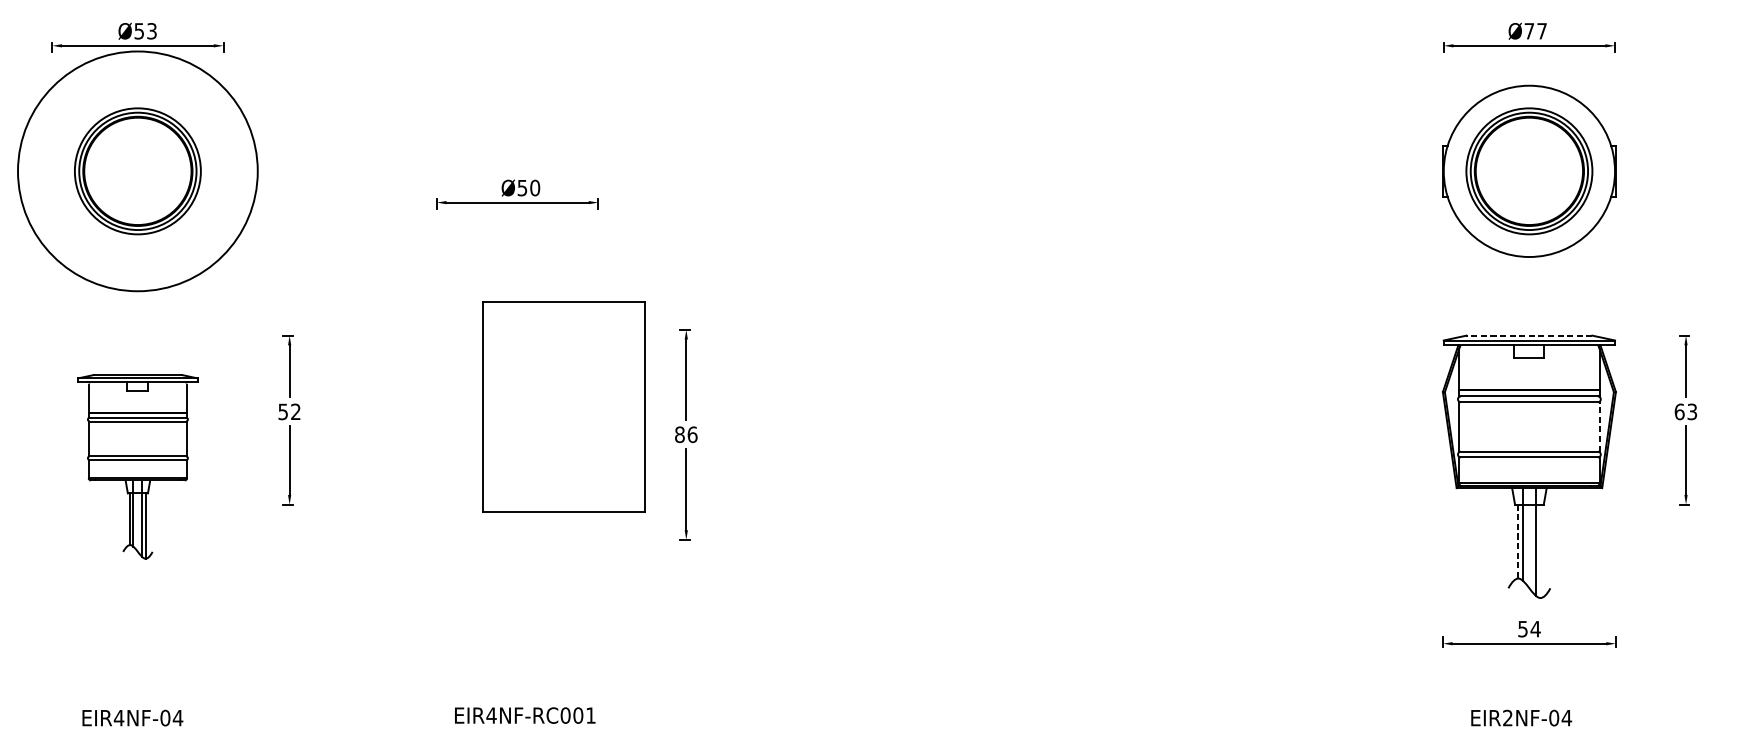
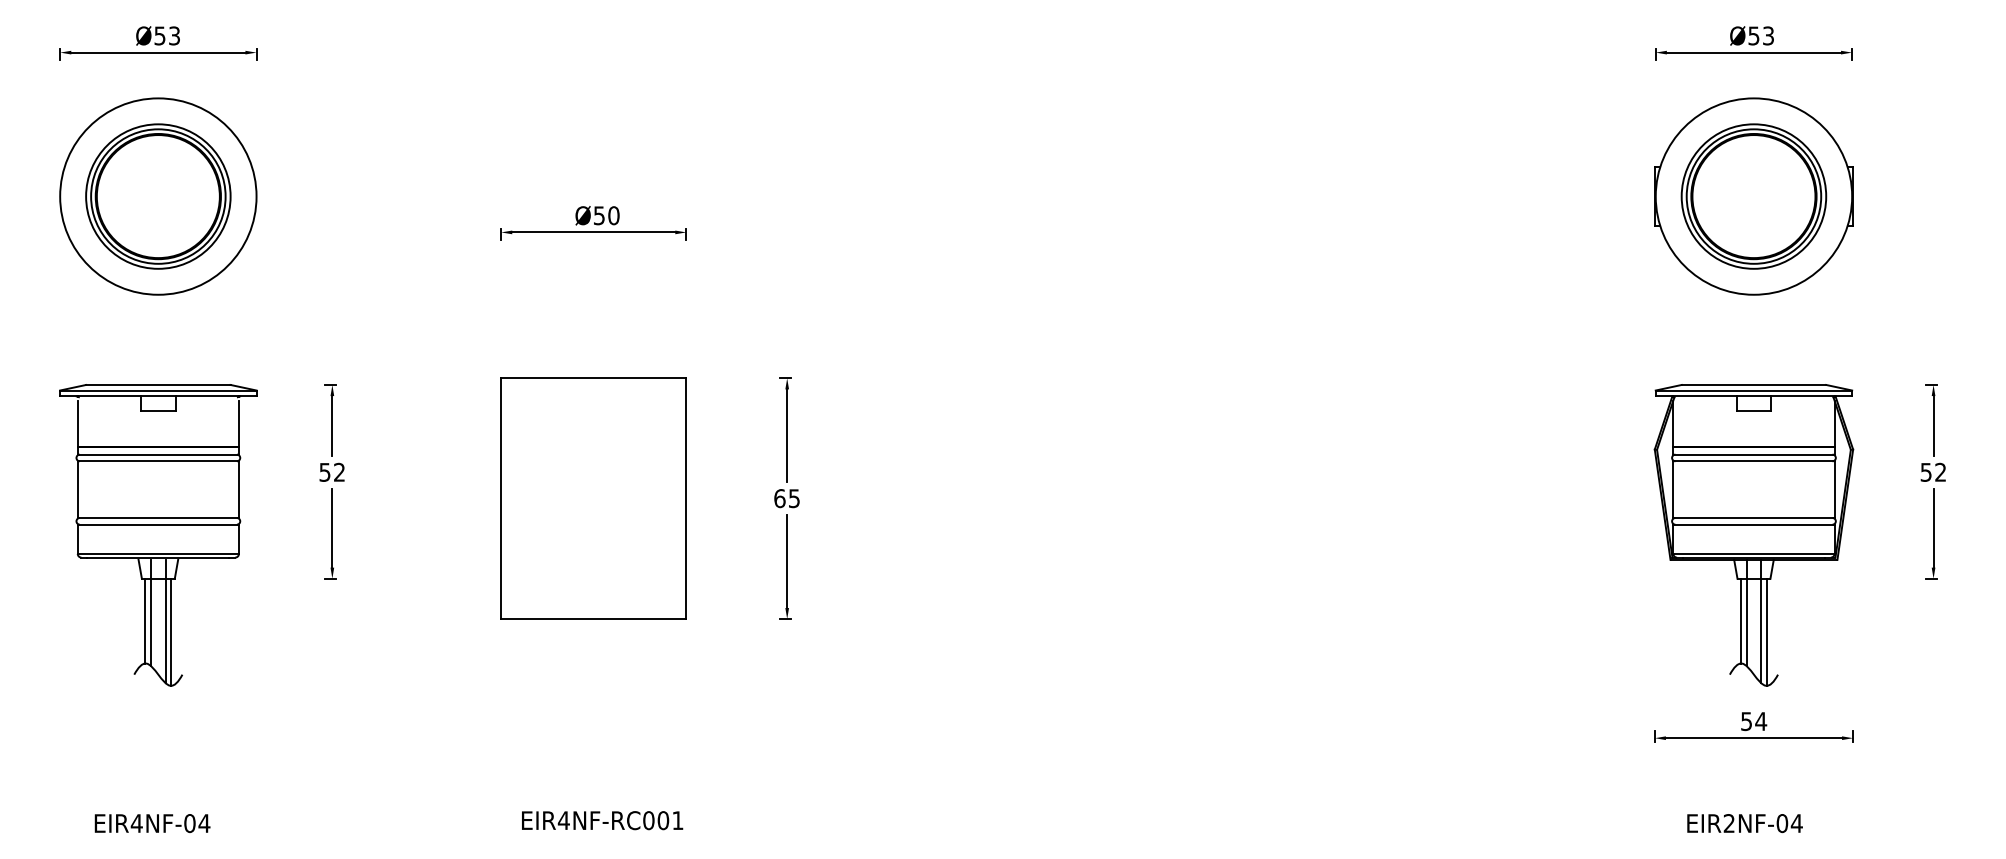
text: (1535, 30) -> (1760, 35), Ø77 -> Ø53
circle: (138, 171) -> (158, 196), size x0.71
line: (1529, 335) -> (1753, 384), dashed -> solid
part: (563, 406) -> (593, 498), moved
text: (1685, 411) -> (1933, 471), 63 -> 52
line: (1599, 426) -> (1834, 489), dashed -> solid
text: (686, 434) -> (787, 498), 86 -> 65
part: (138, 466) -> (158, 535), size x1.43
line: (1517, 541) -> (1740, 621), dashed -> solid
line: (1540, 550) -> (1766, 631), added

